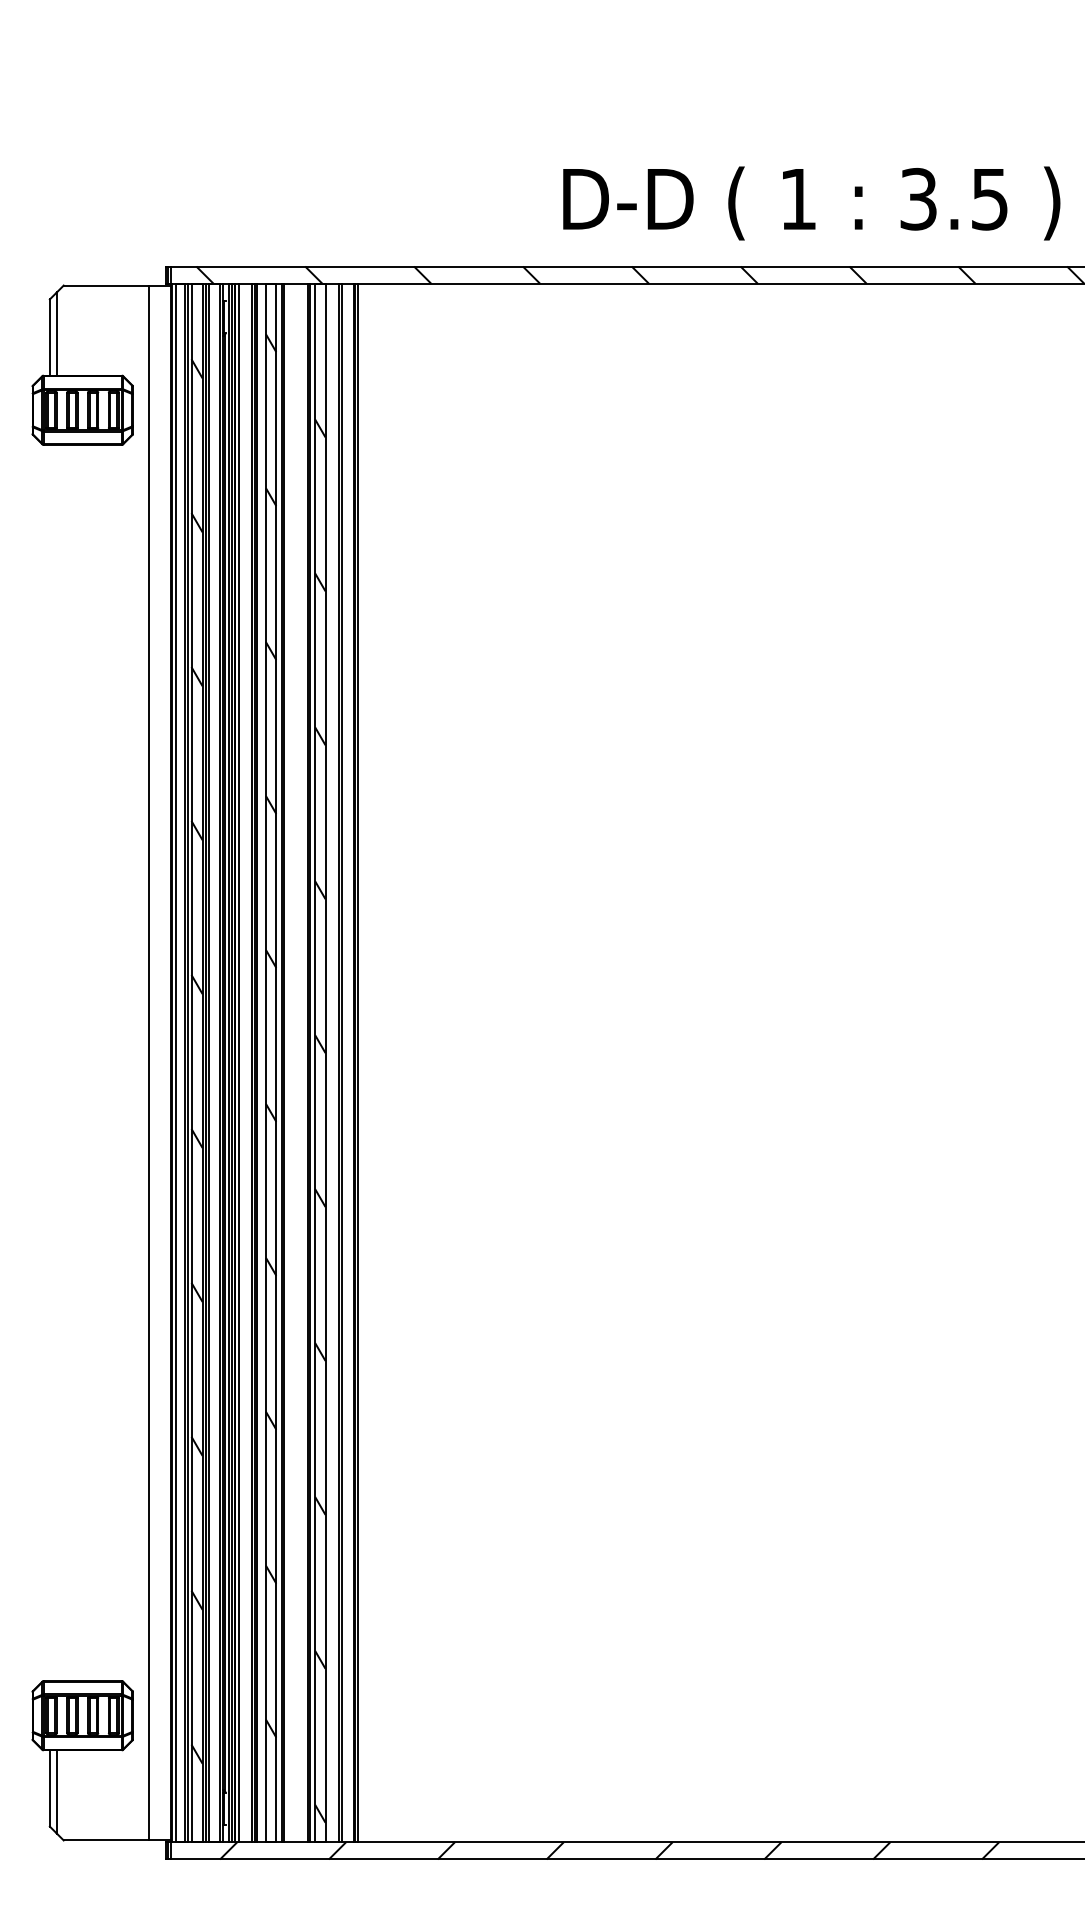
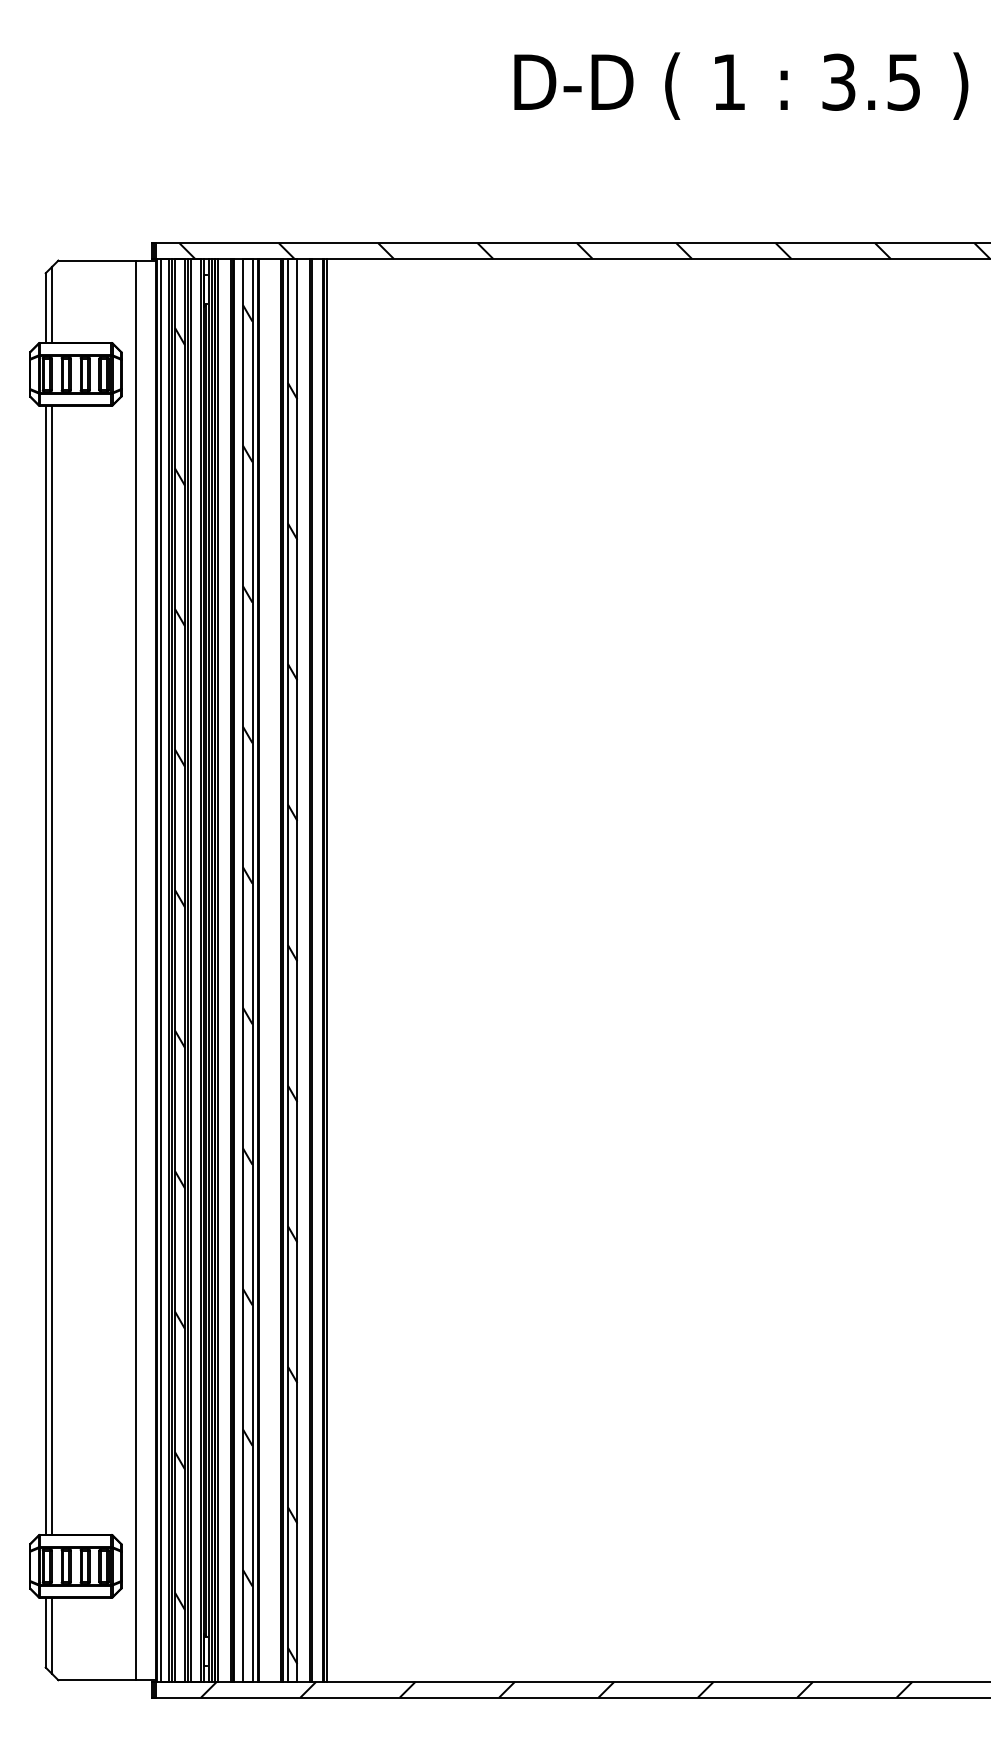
text: (811, 203) -> (741, 86), moved
line: (49, 1062) -> (45, 969), added
line: (56, 1062) -> (51, 969), added

